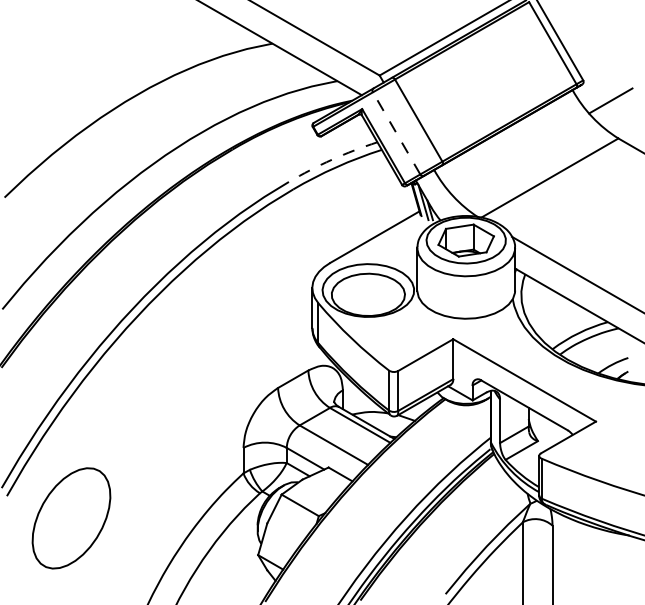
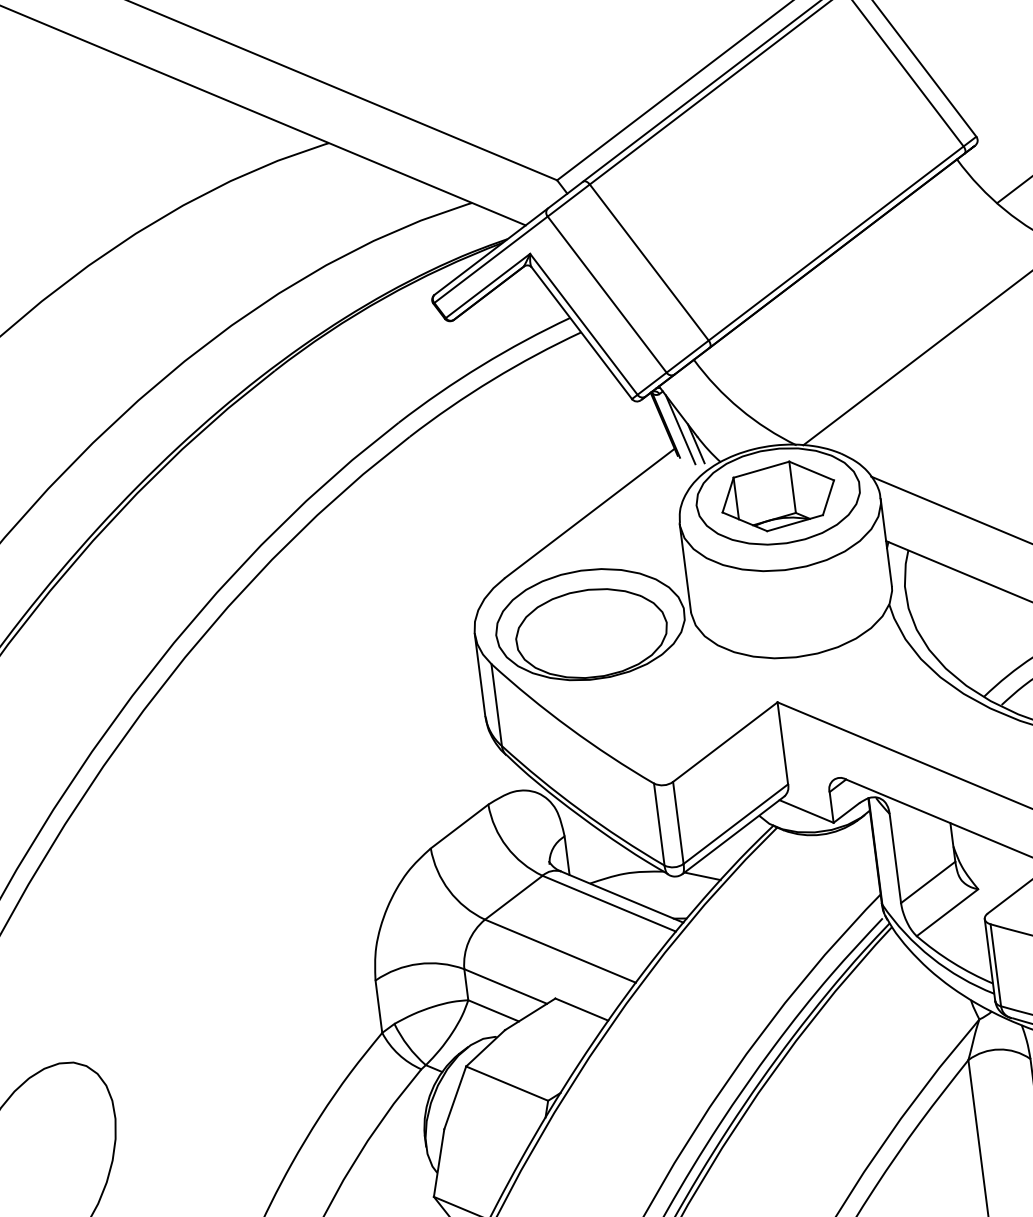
line: (396, 132) -> (606, 292), dashed -> solid
arc: (332, 159) -> (482, 365), dashed -> solid

